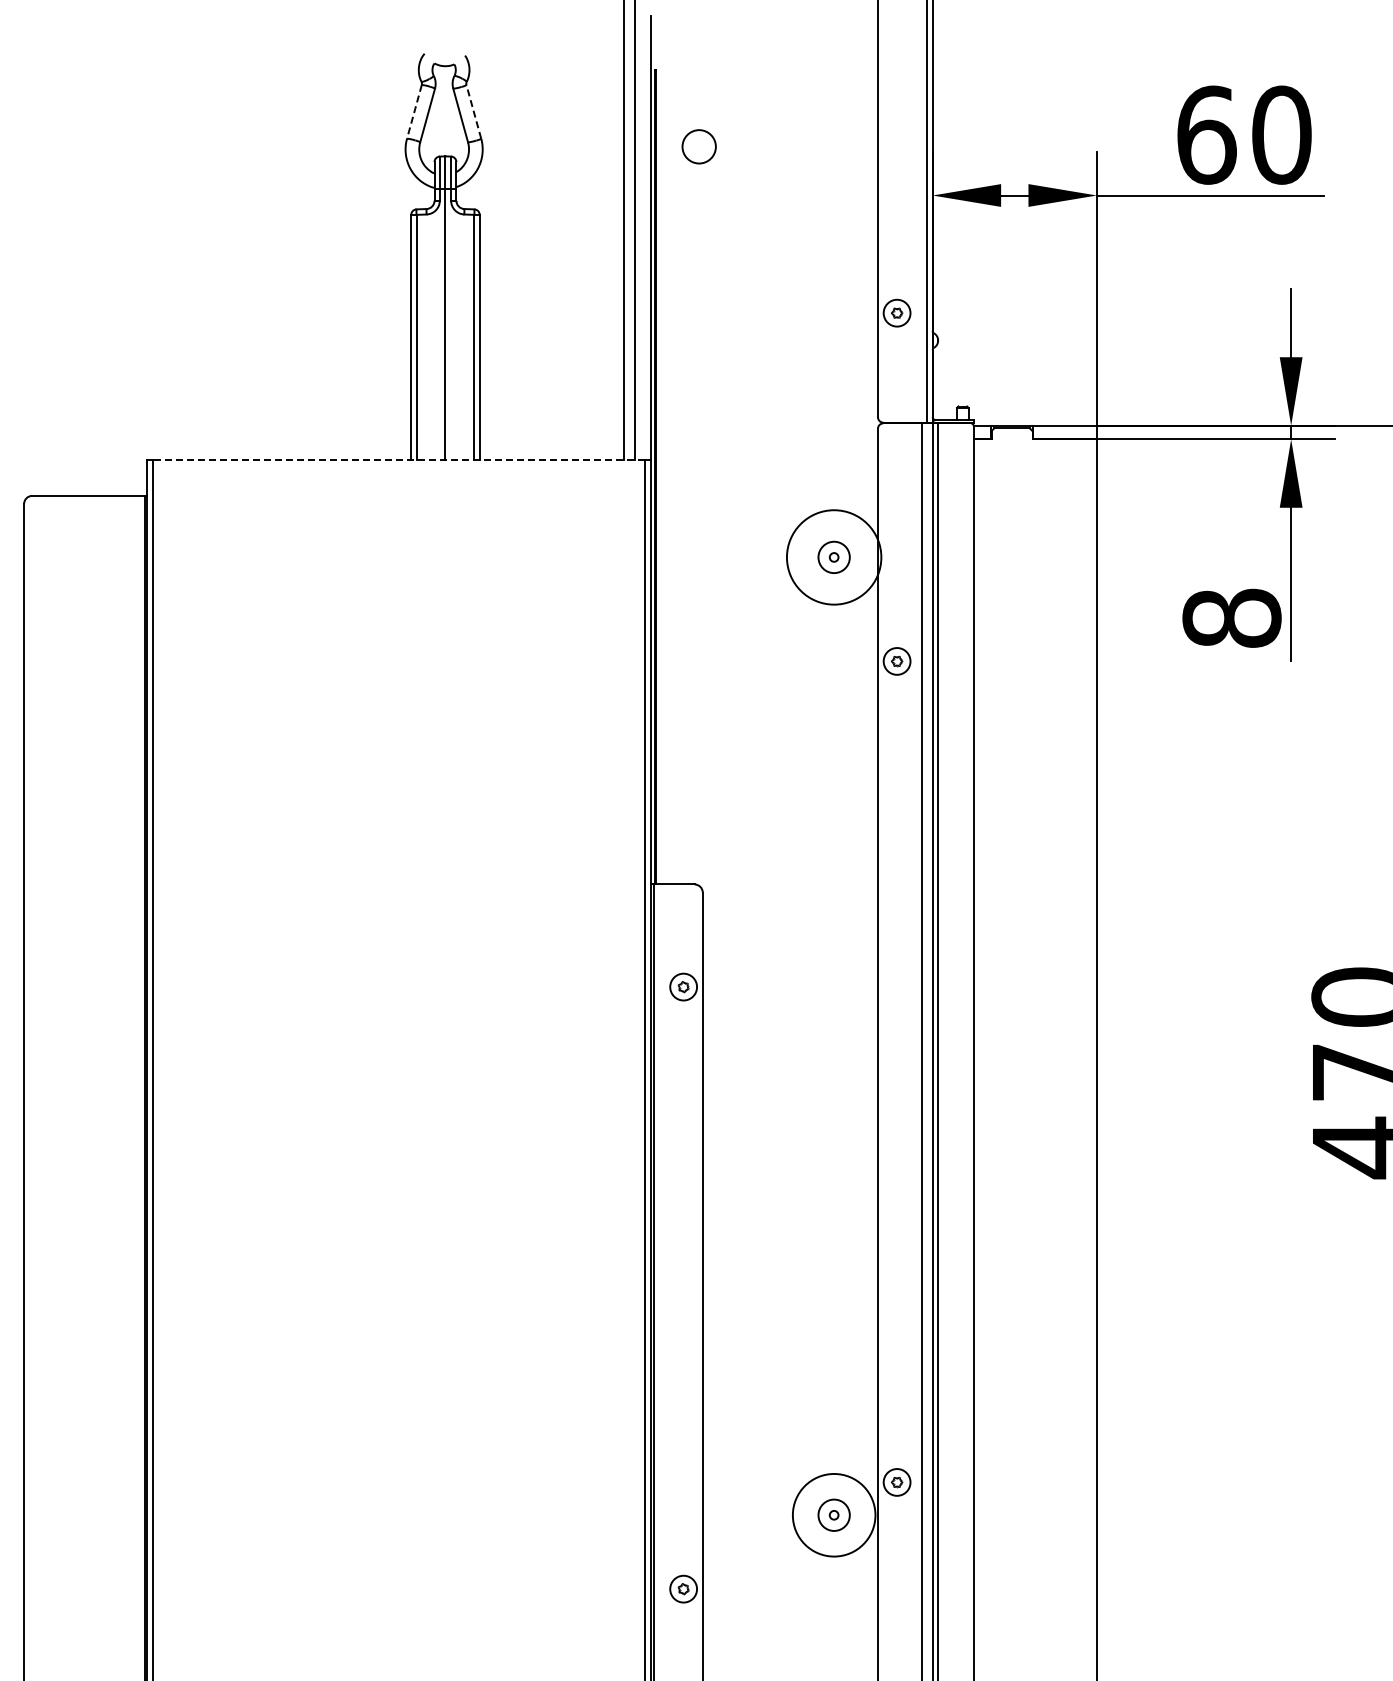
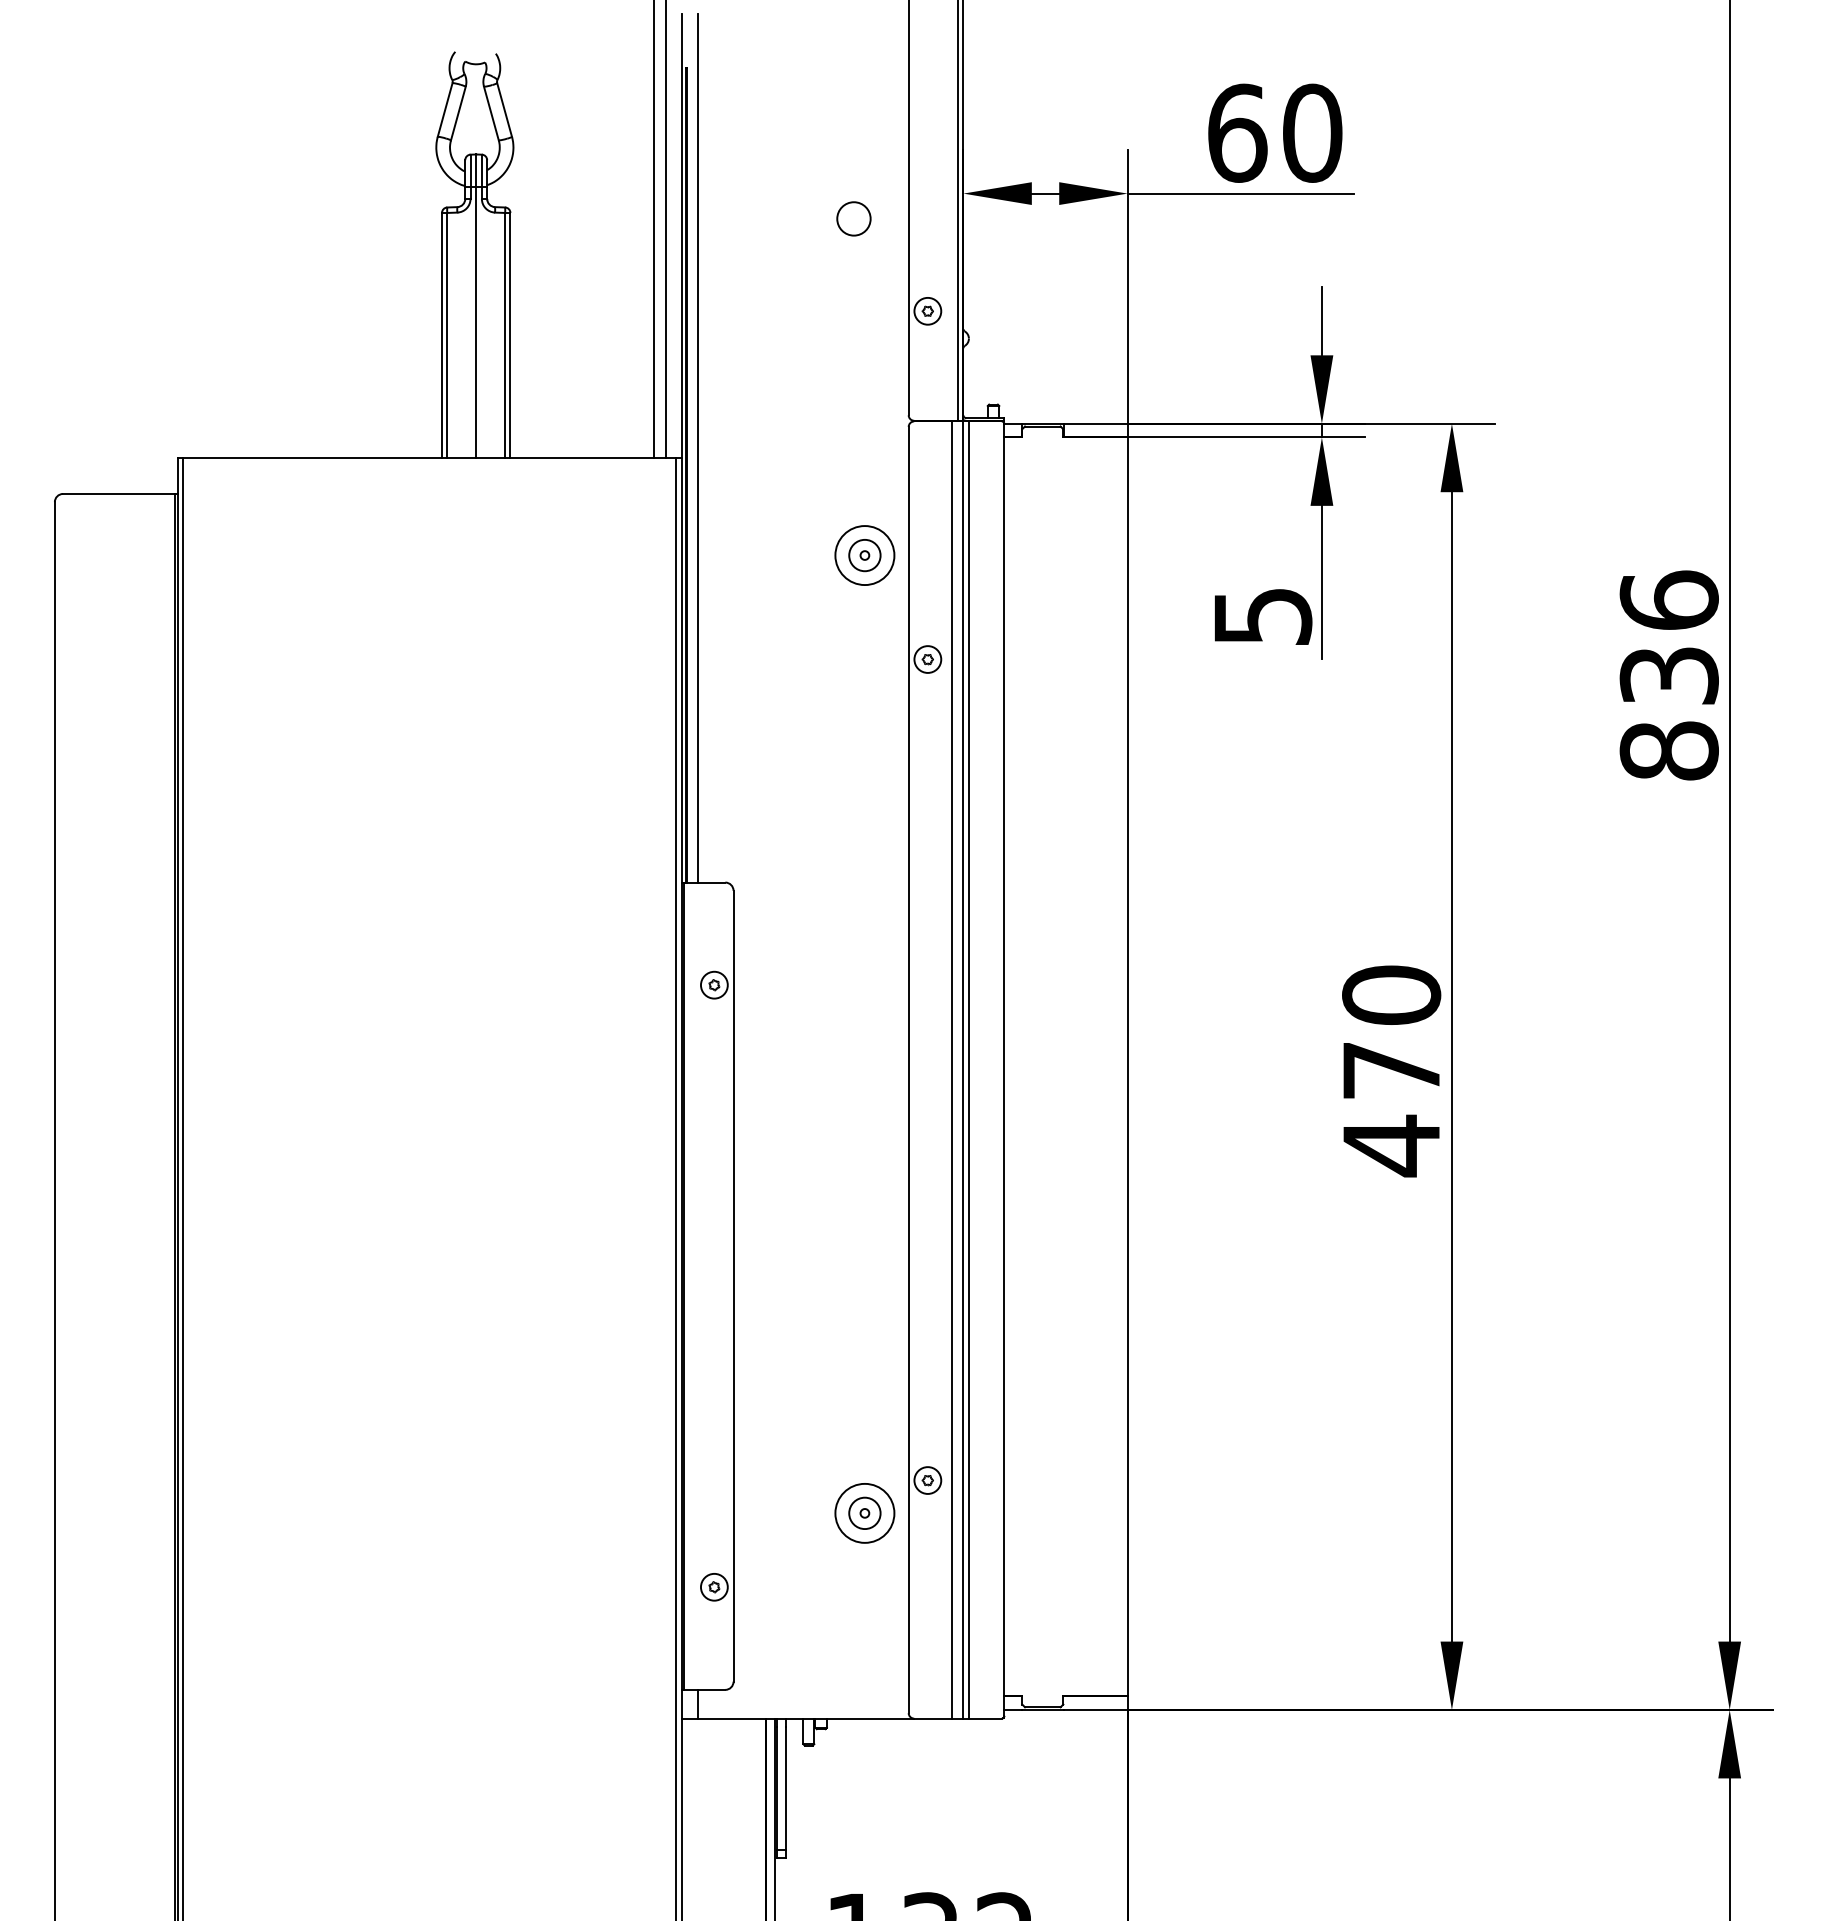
line: (414, 111) -> (445, 109), dashed -> solid
line: (473, 111) -> (504, 109), dashed -> solid
circle: (698, 146) -> (853, 218), moved
line: (666, 449) -> (697, 447), added
line: (398, 460) -> (429, 458), dashed -> solid
circle: (833, 557) -> (864, 555), size x0.62
text: (1231, 618) -> (1262, 616), 8 -> 5
circle: (833, 1514) -> (864, 1512), size x0.71

